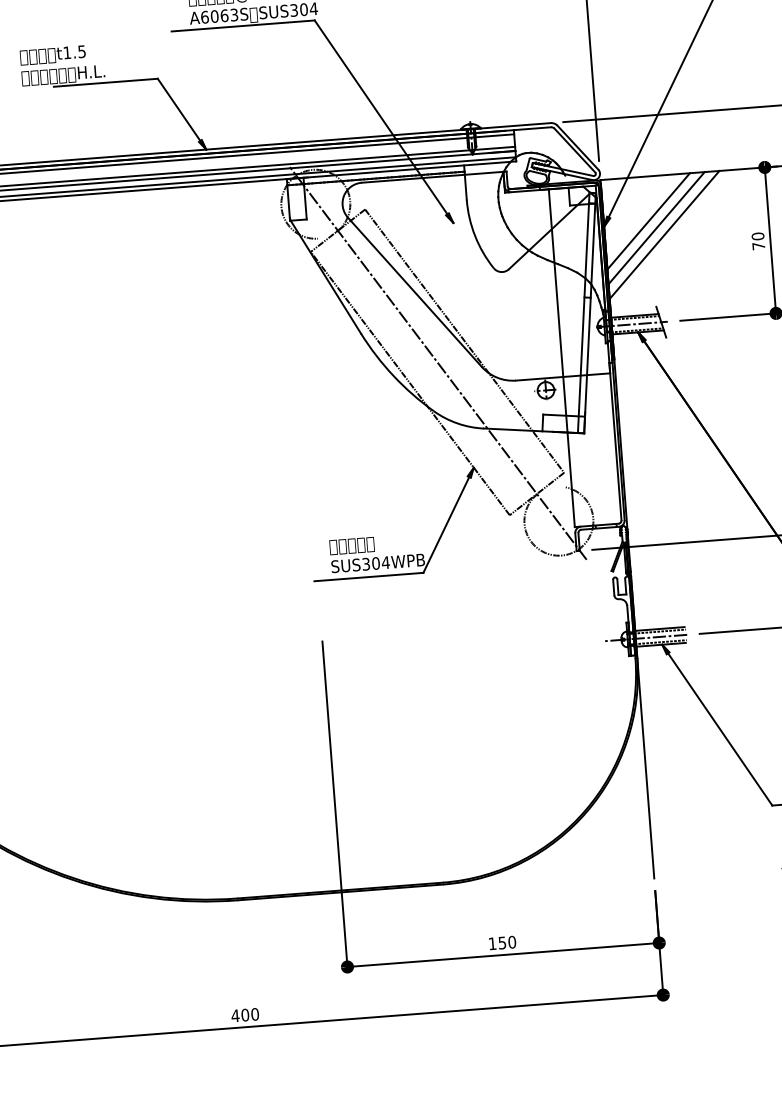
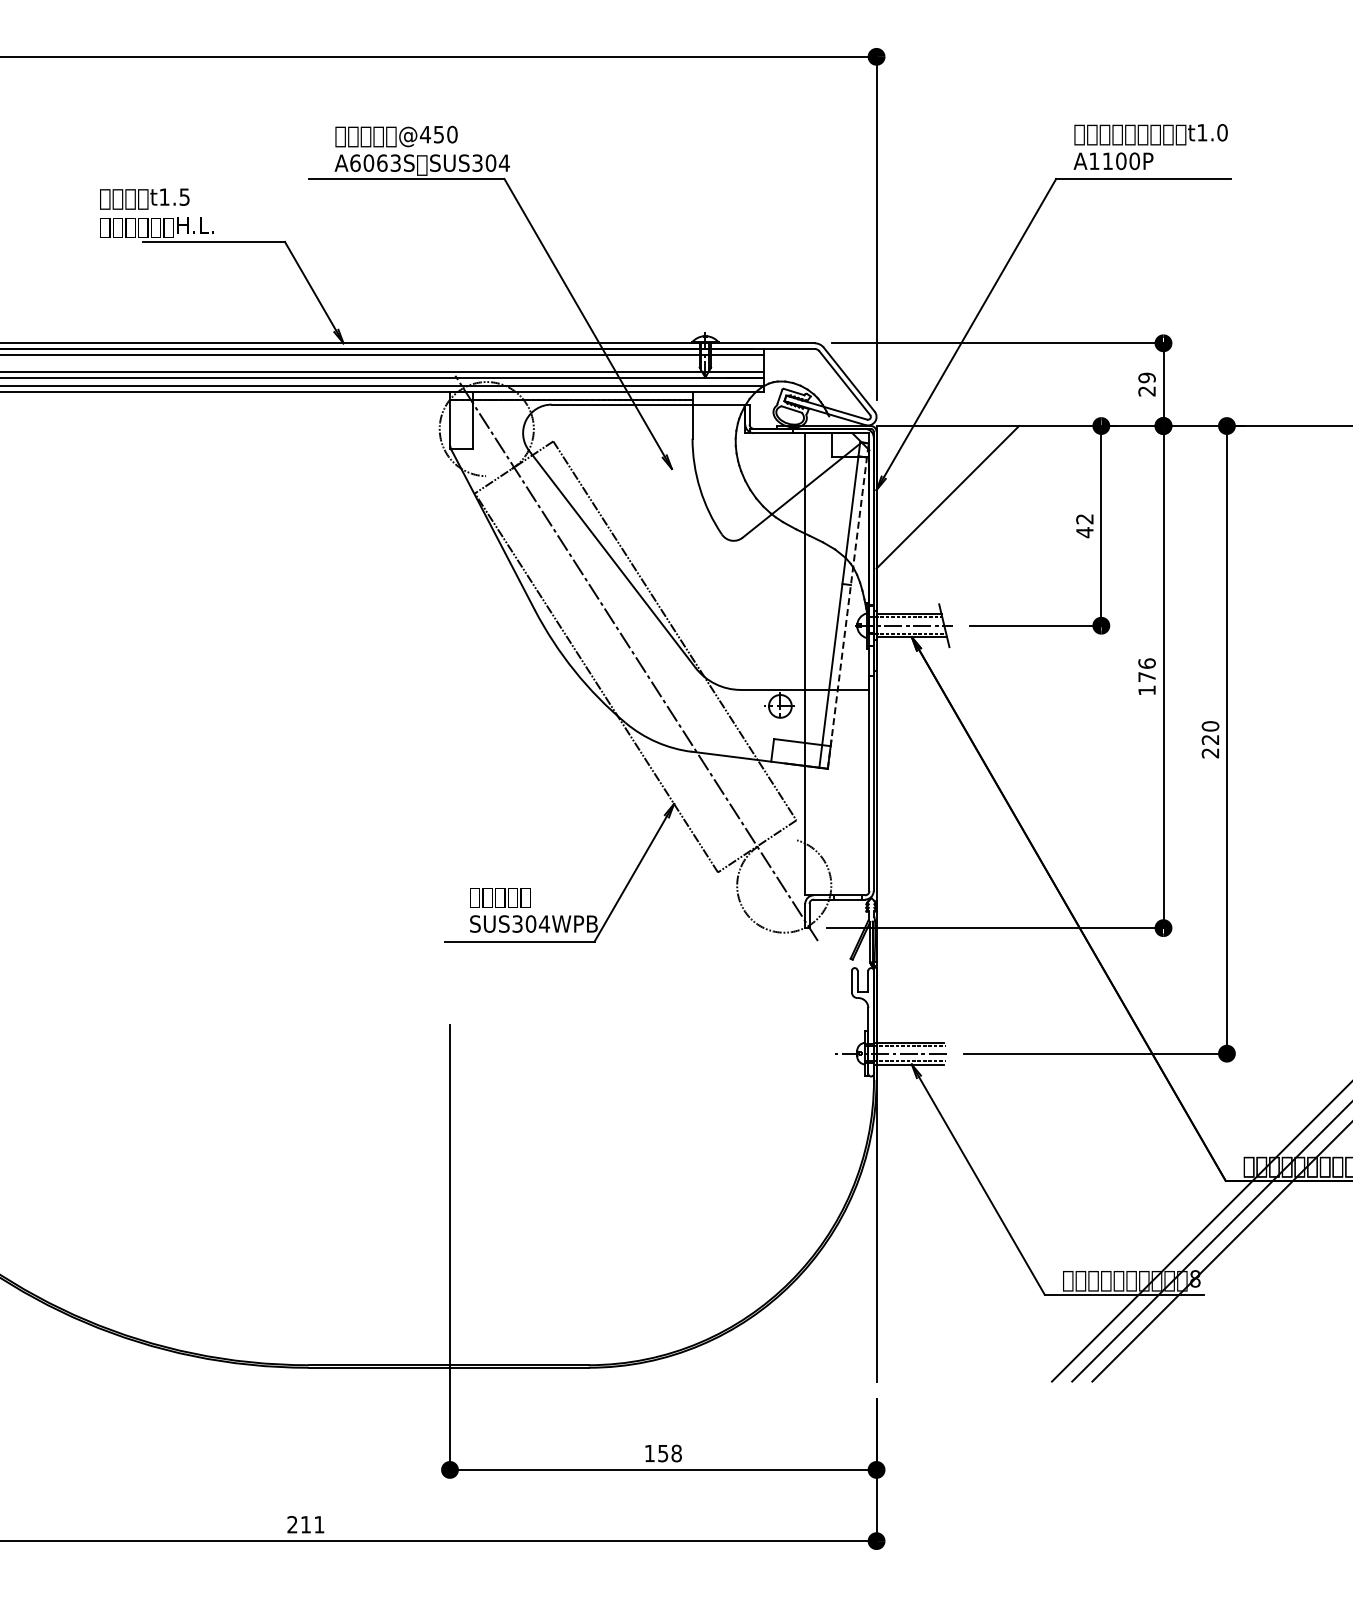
line: (648, 221) -> (937, 487), removed
line: (664, 235) -> (957, 507), removed
text: (758, 241) -> (1084, 525), 70 -> 42
line: (590, 313) -> (848, 606), solid -> dashed
text: (512, 942) -> (676, 1453), 150 -> 158
text: (244, 1015) -> (305, 1524), 400 -> 211

